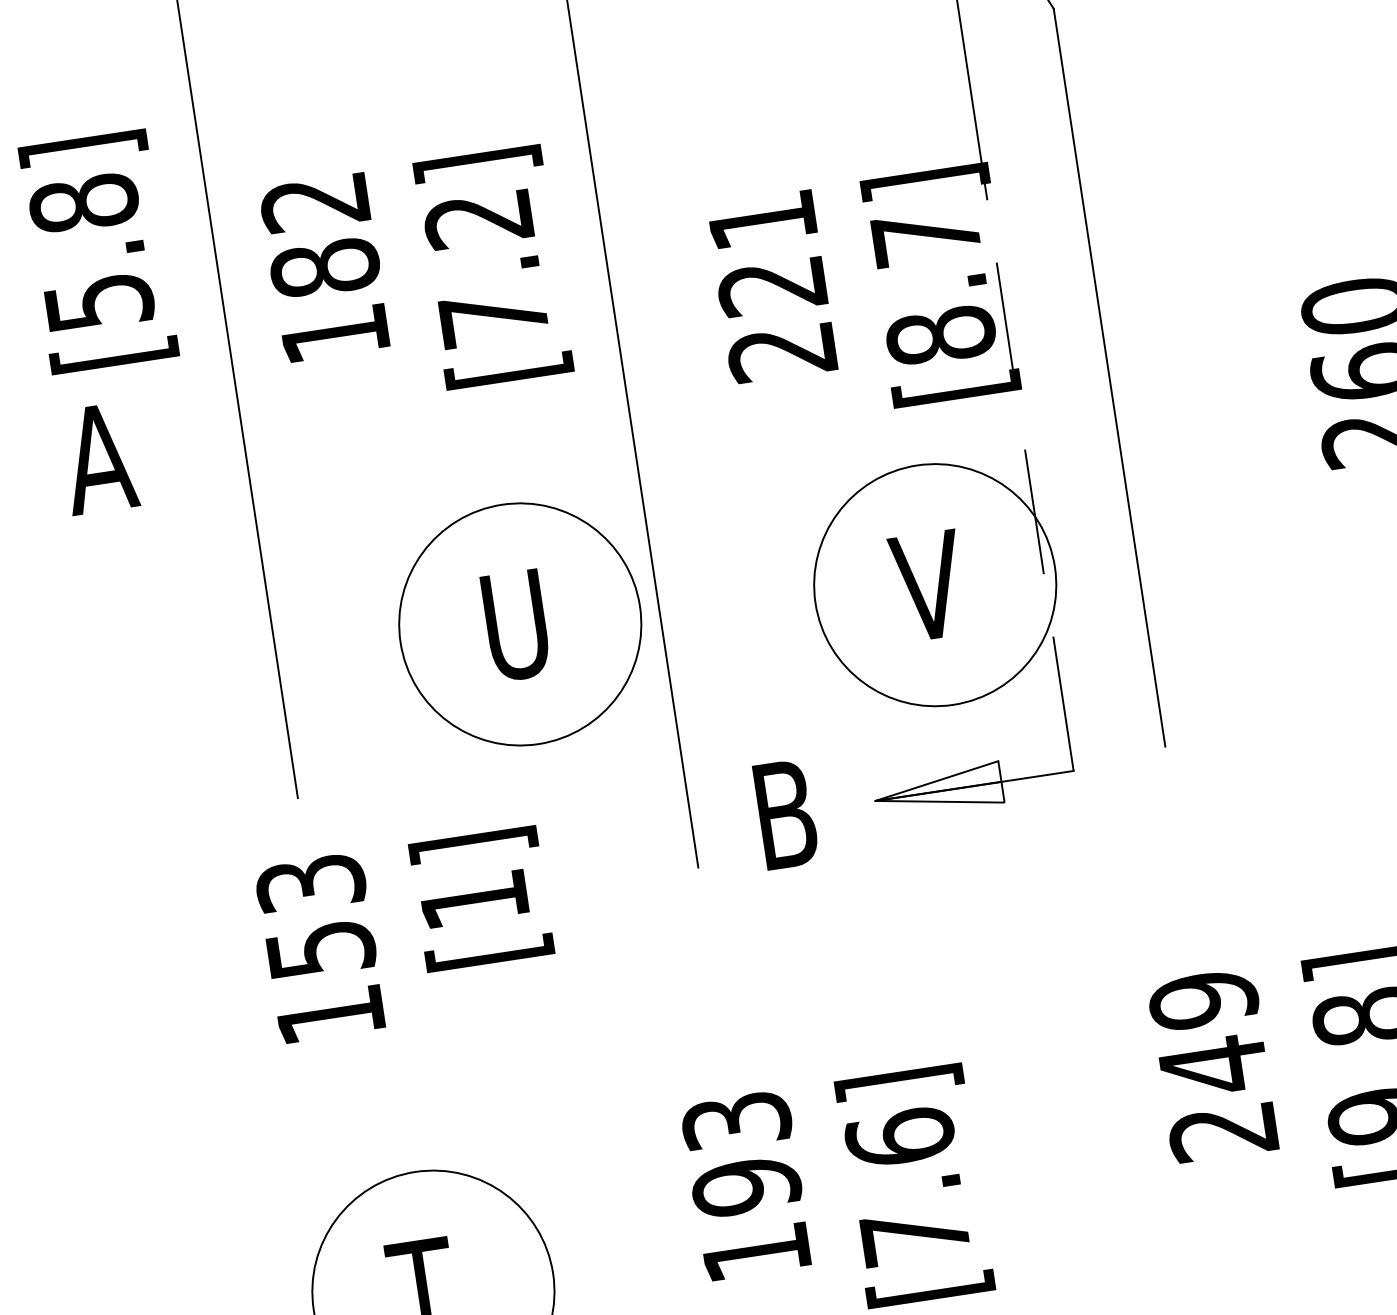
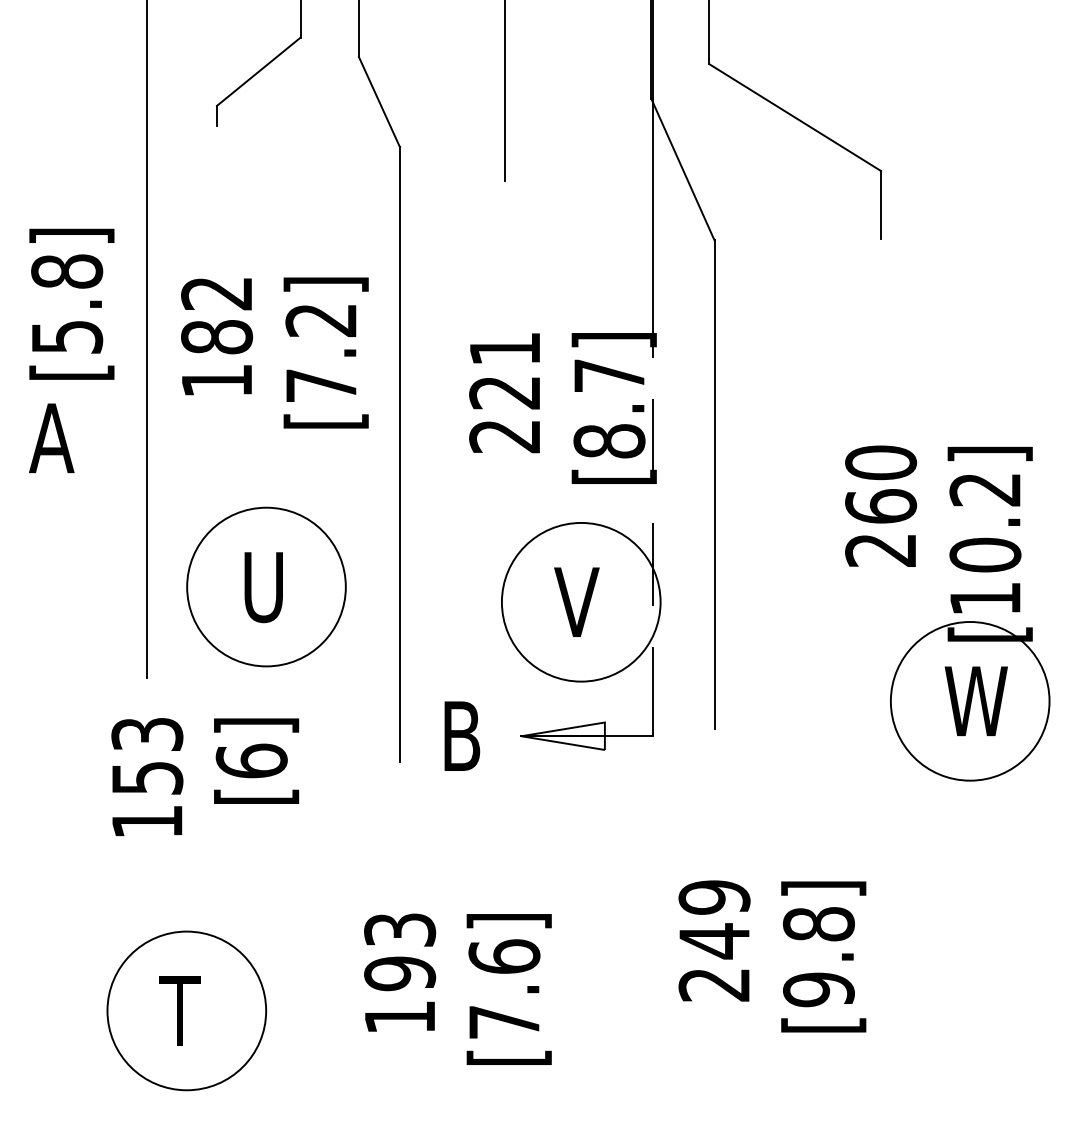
part: (520, 623) -> (266, 586), moved
text: (473, 899) -> (251, 760), [1] -> [6]

